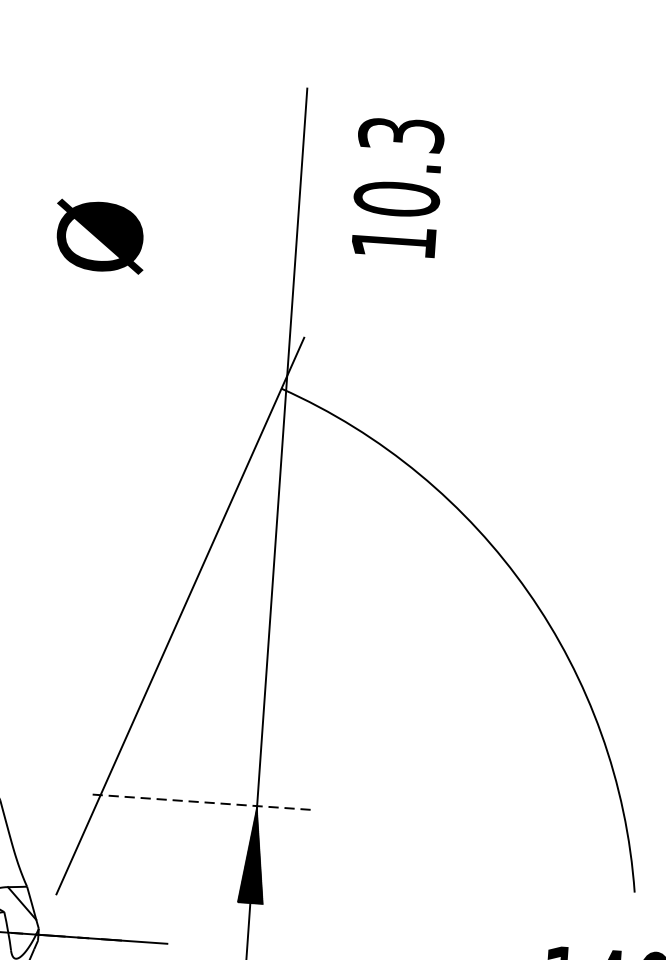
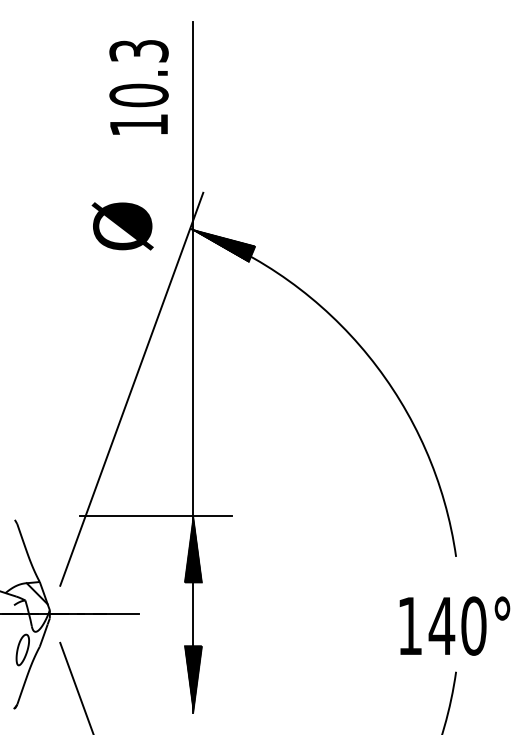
text: (396, 187) -> (138, 87), moved
text: (99, 236) -> (122, 226), moved
hatch: (326, 416) -> (222, 245), added
line: (203, 801) -> (156, 515), dashed -> solid

